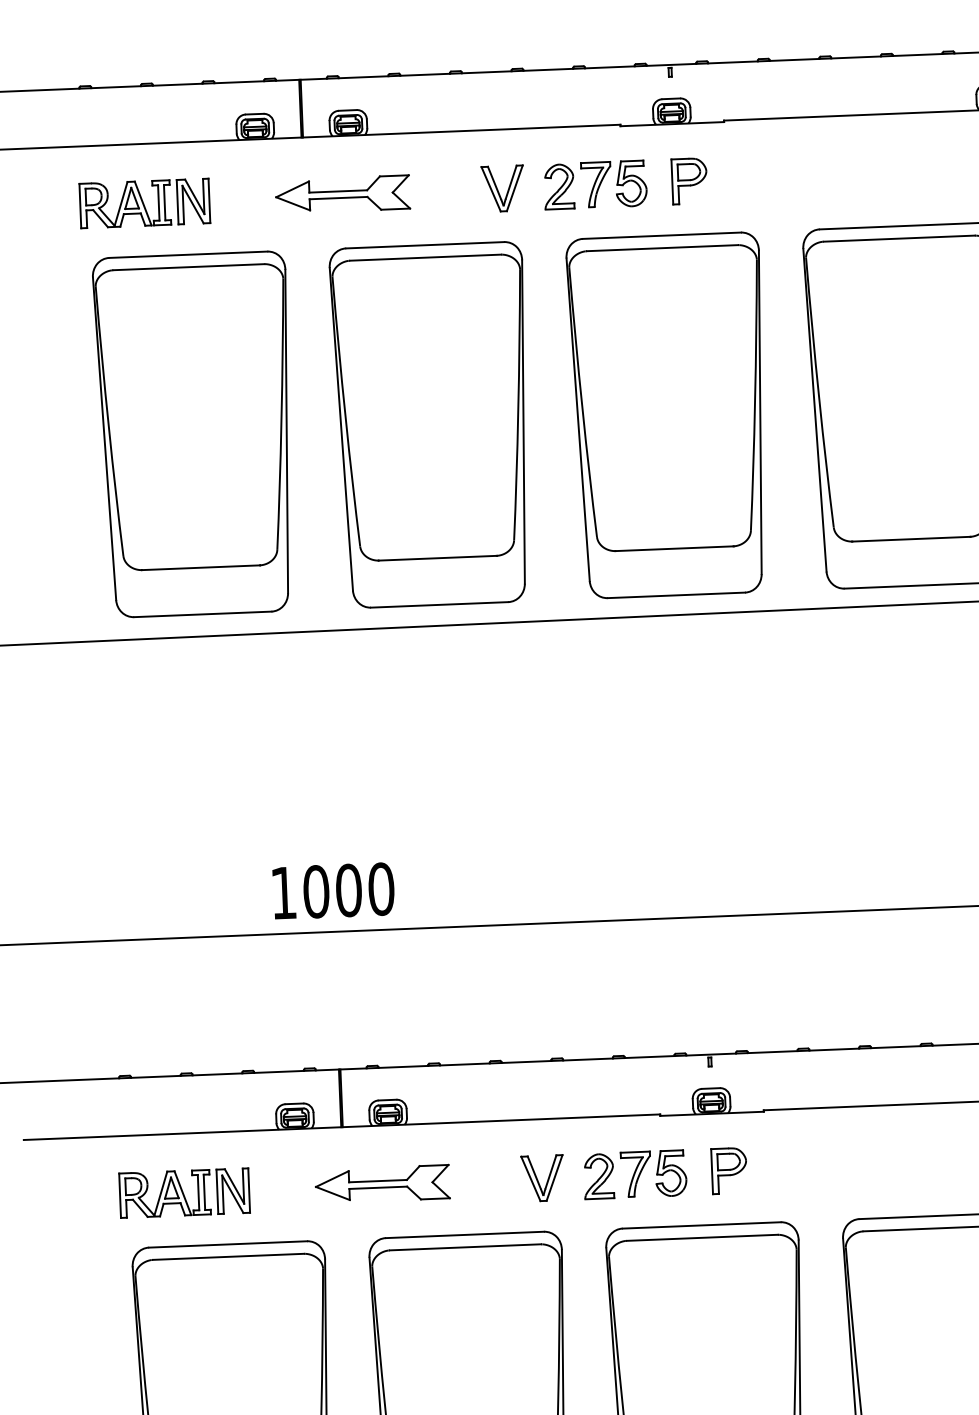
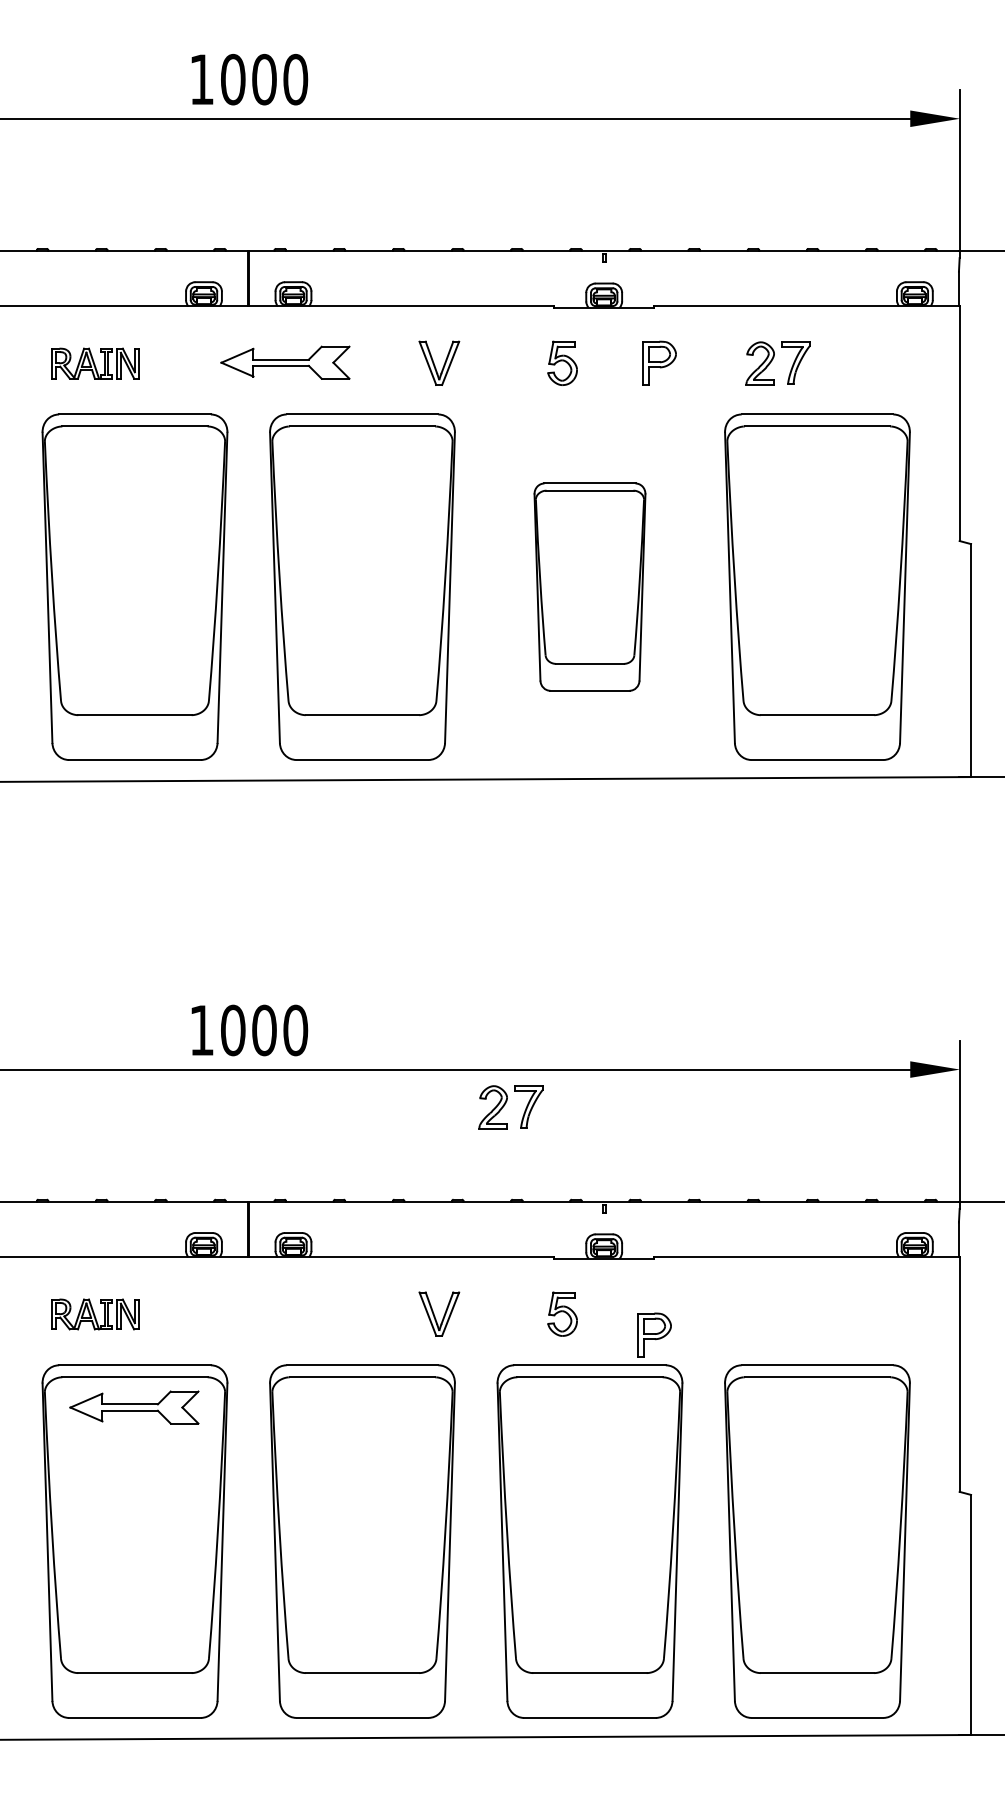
part: (689, 180) -> (659, 362), moved
part: (577, 185) -> (777, 363), moved
part: (144, 203) -> (94, 363), size x0.7
part: (668, 414) -> (589, 586), size x0.6
part: (729, 1170) -> (654, 1334), moved
part: (616, 1175) -> (510, 1107), moved
part: (382, 1184) -> (134, 1407), moved
part: (183, 1193) -> (94, 1314), size x0.7

